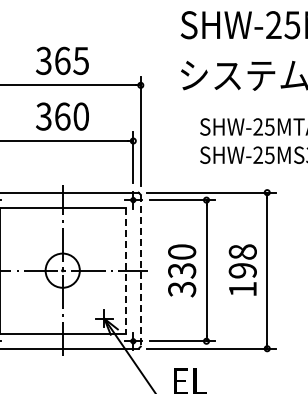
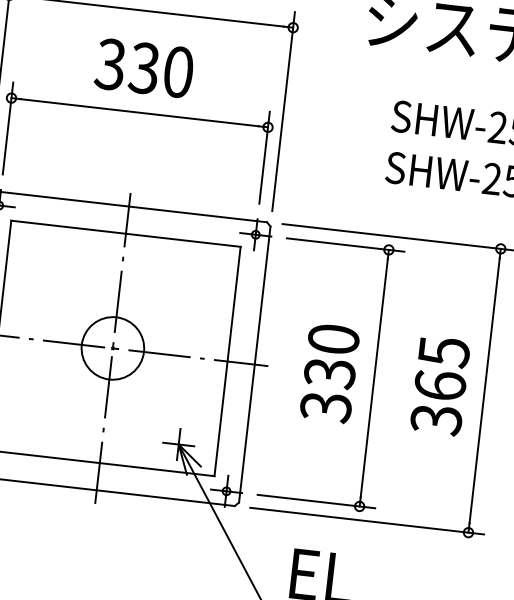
text: (62, 116) -> (144, 68), 360 -> 330
line: (140, 270) -> (254, 364), dashed -> solid
text: (242, 270) -> (439, 385), 198 -> 365
line: (125, 271) -> (226, 362), dashed -> solid

